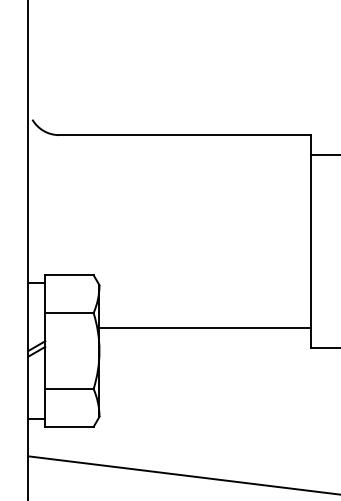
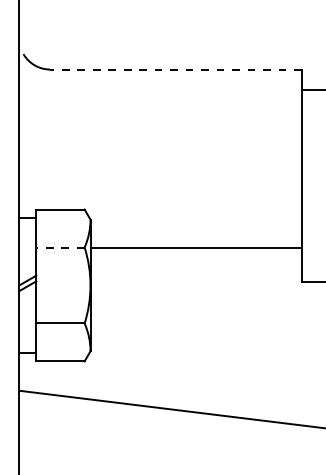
line: (184, 135) -> (175, 69), solid -> dashed
line: (68, 313) -> (59, 247), solid -> dashed
line: (204, 327) -> (195, 247), moved

